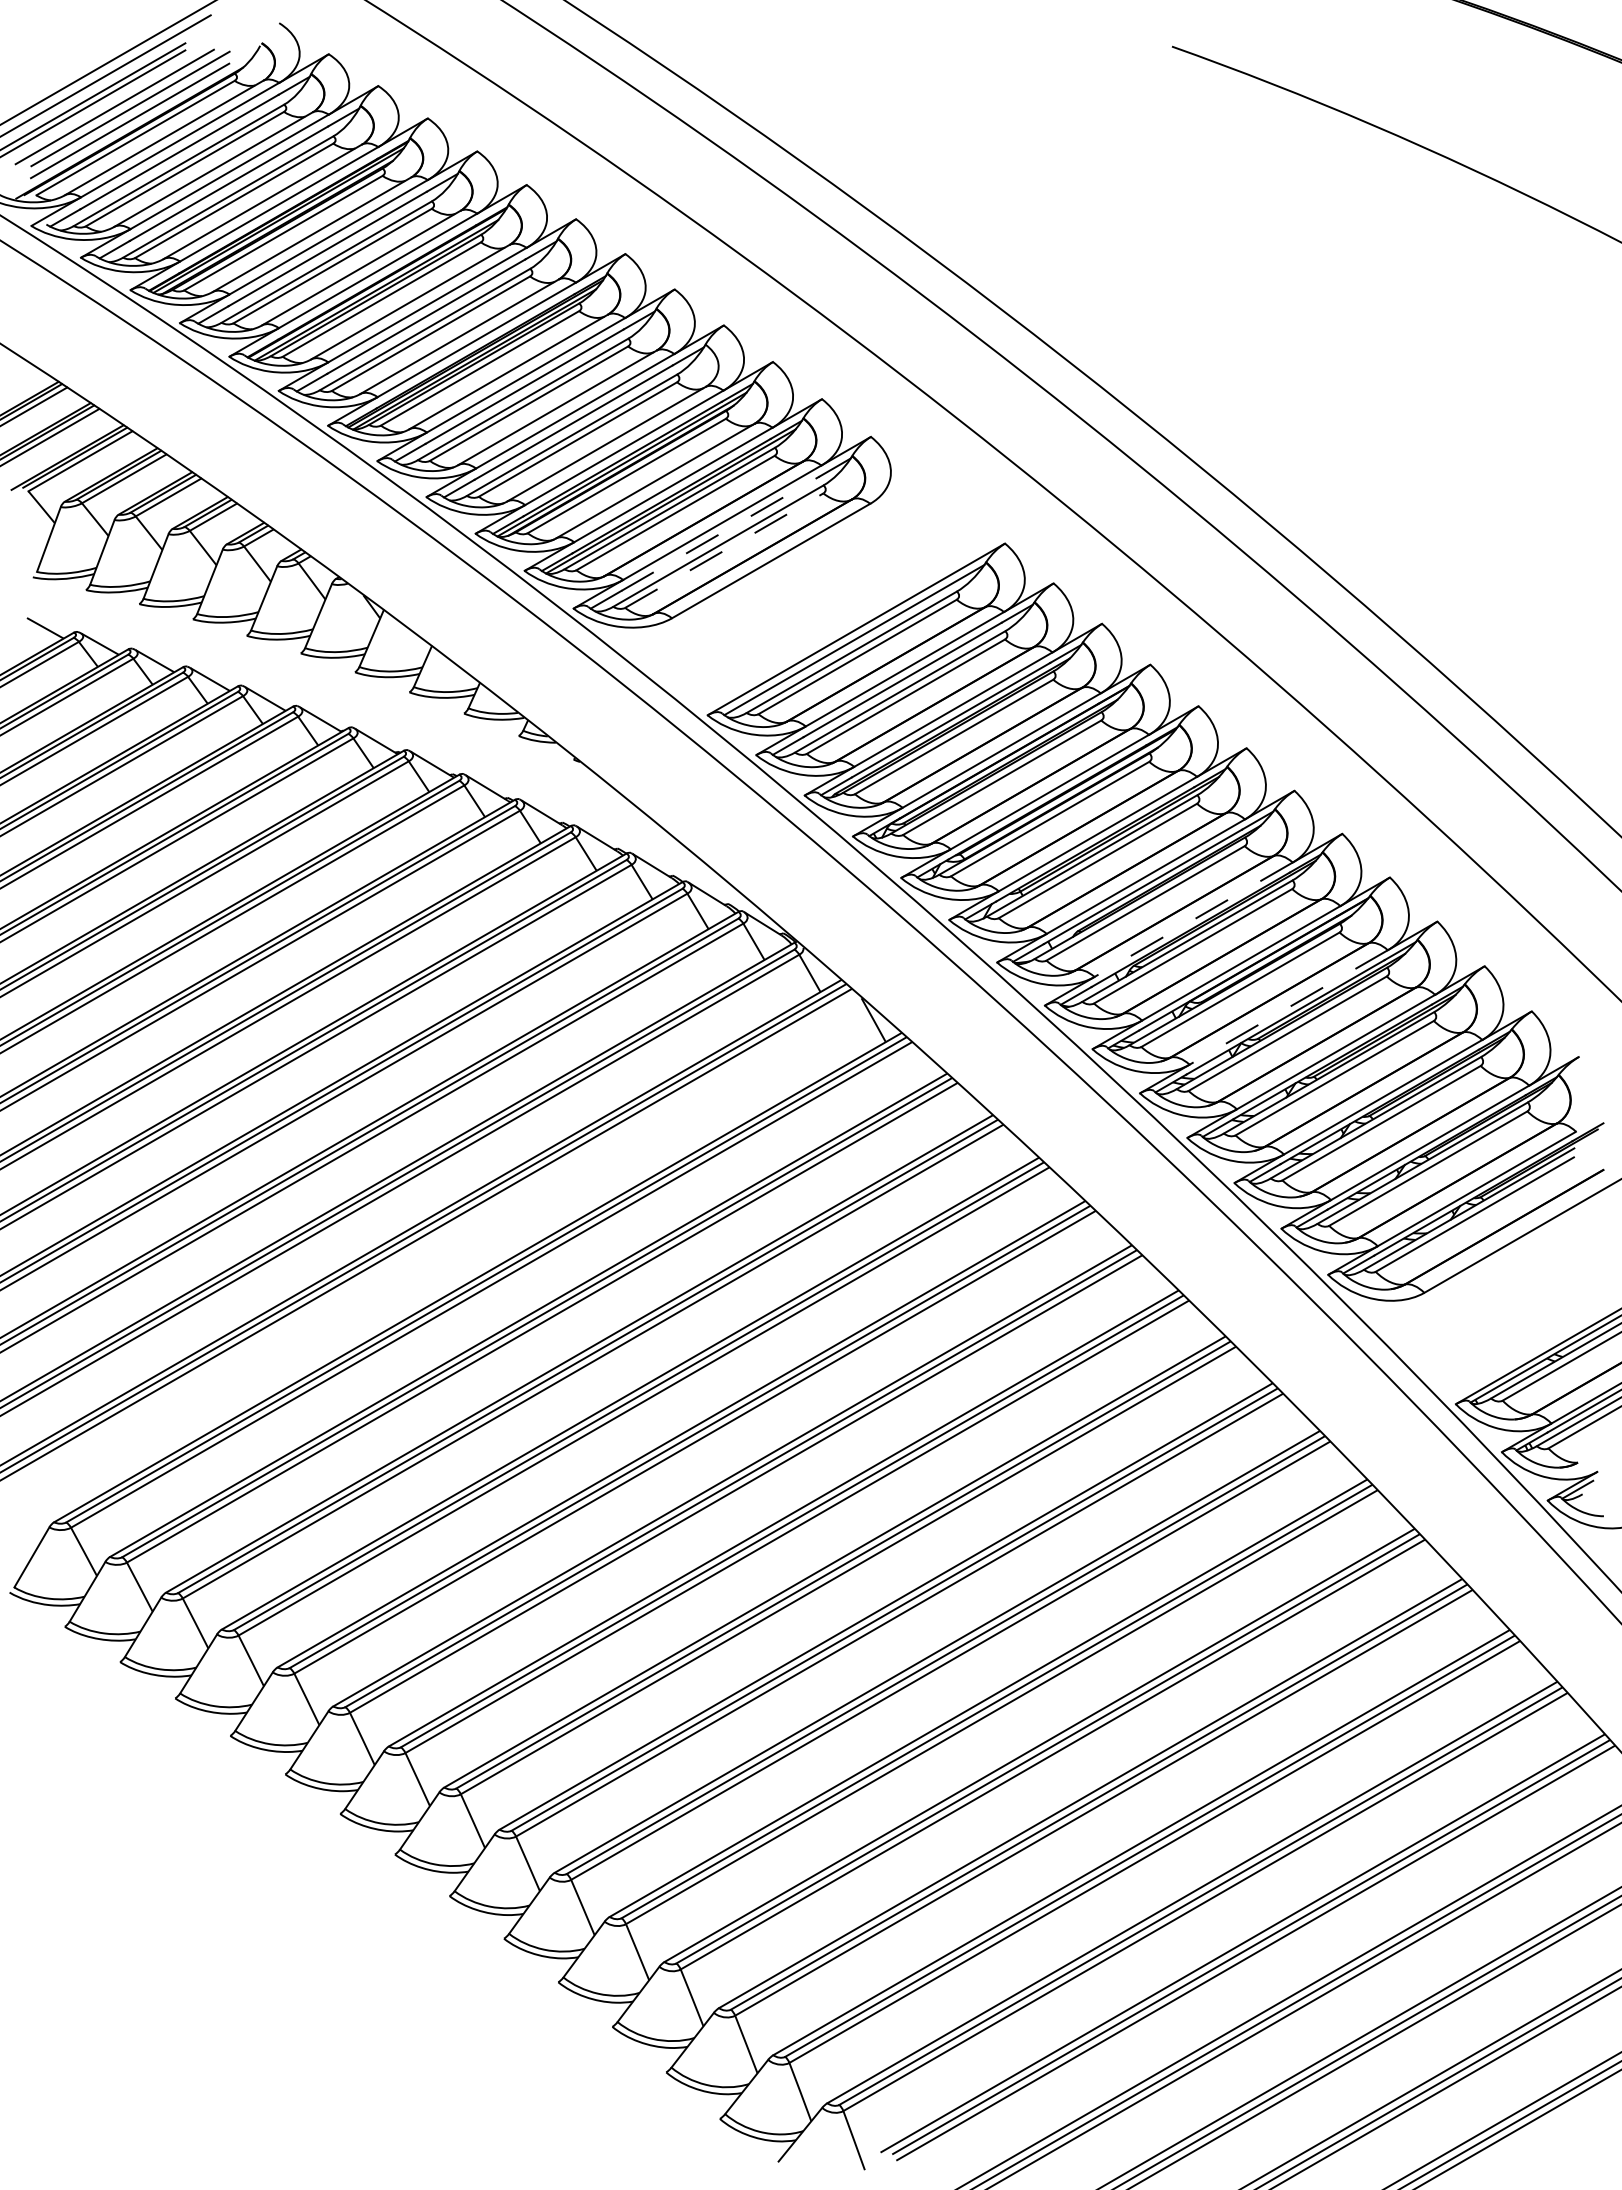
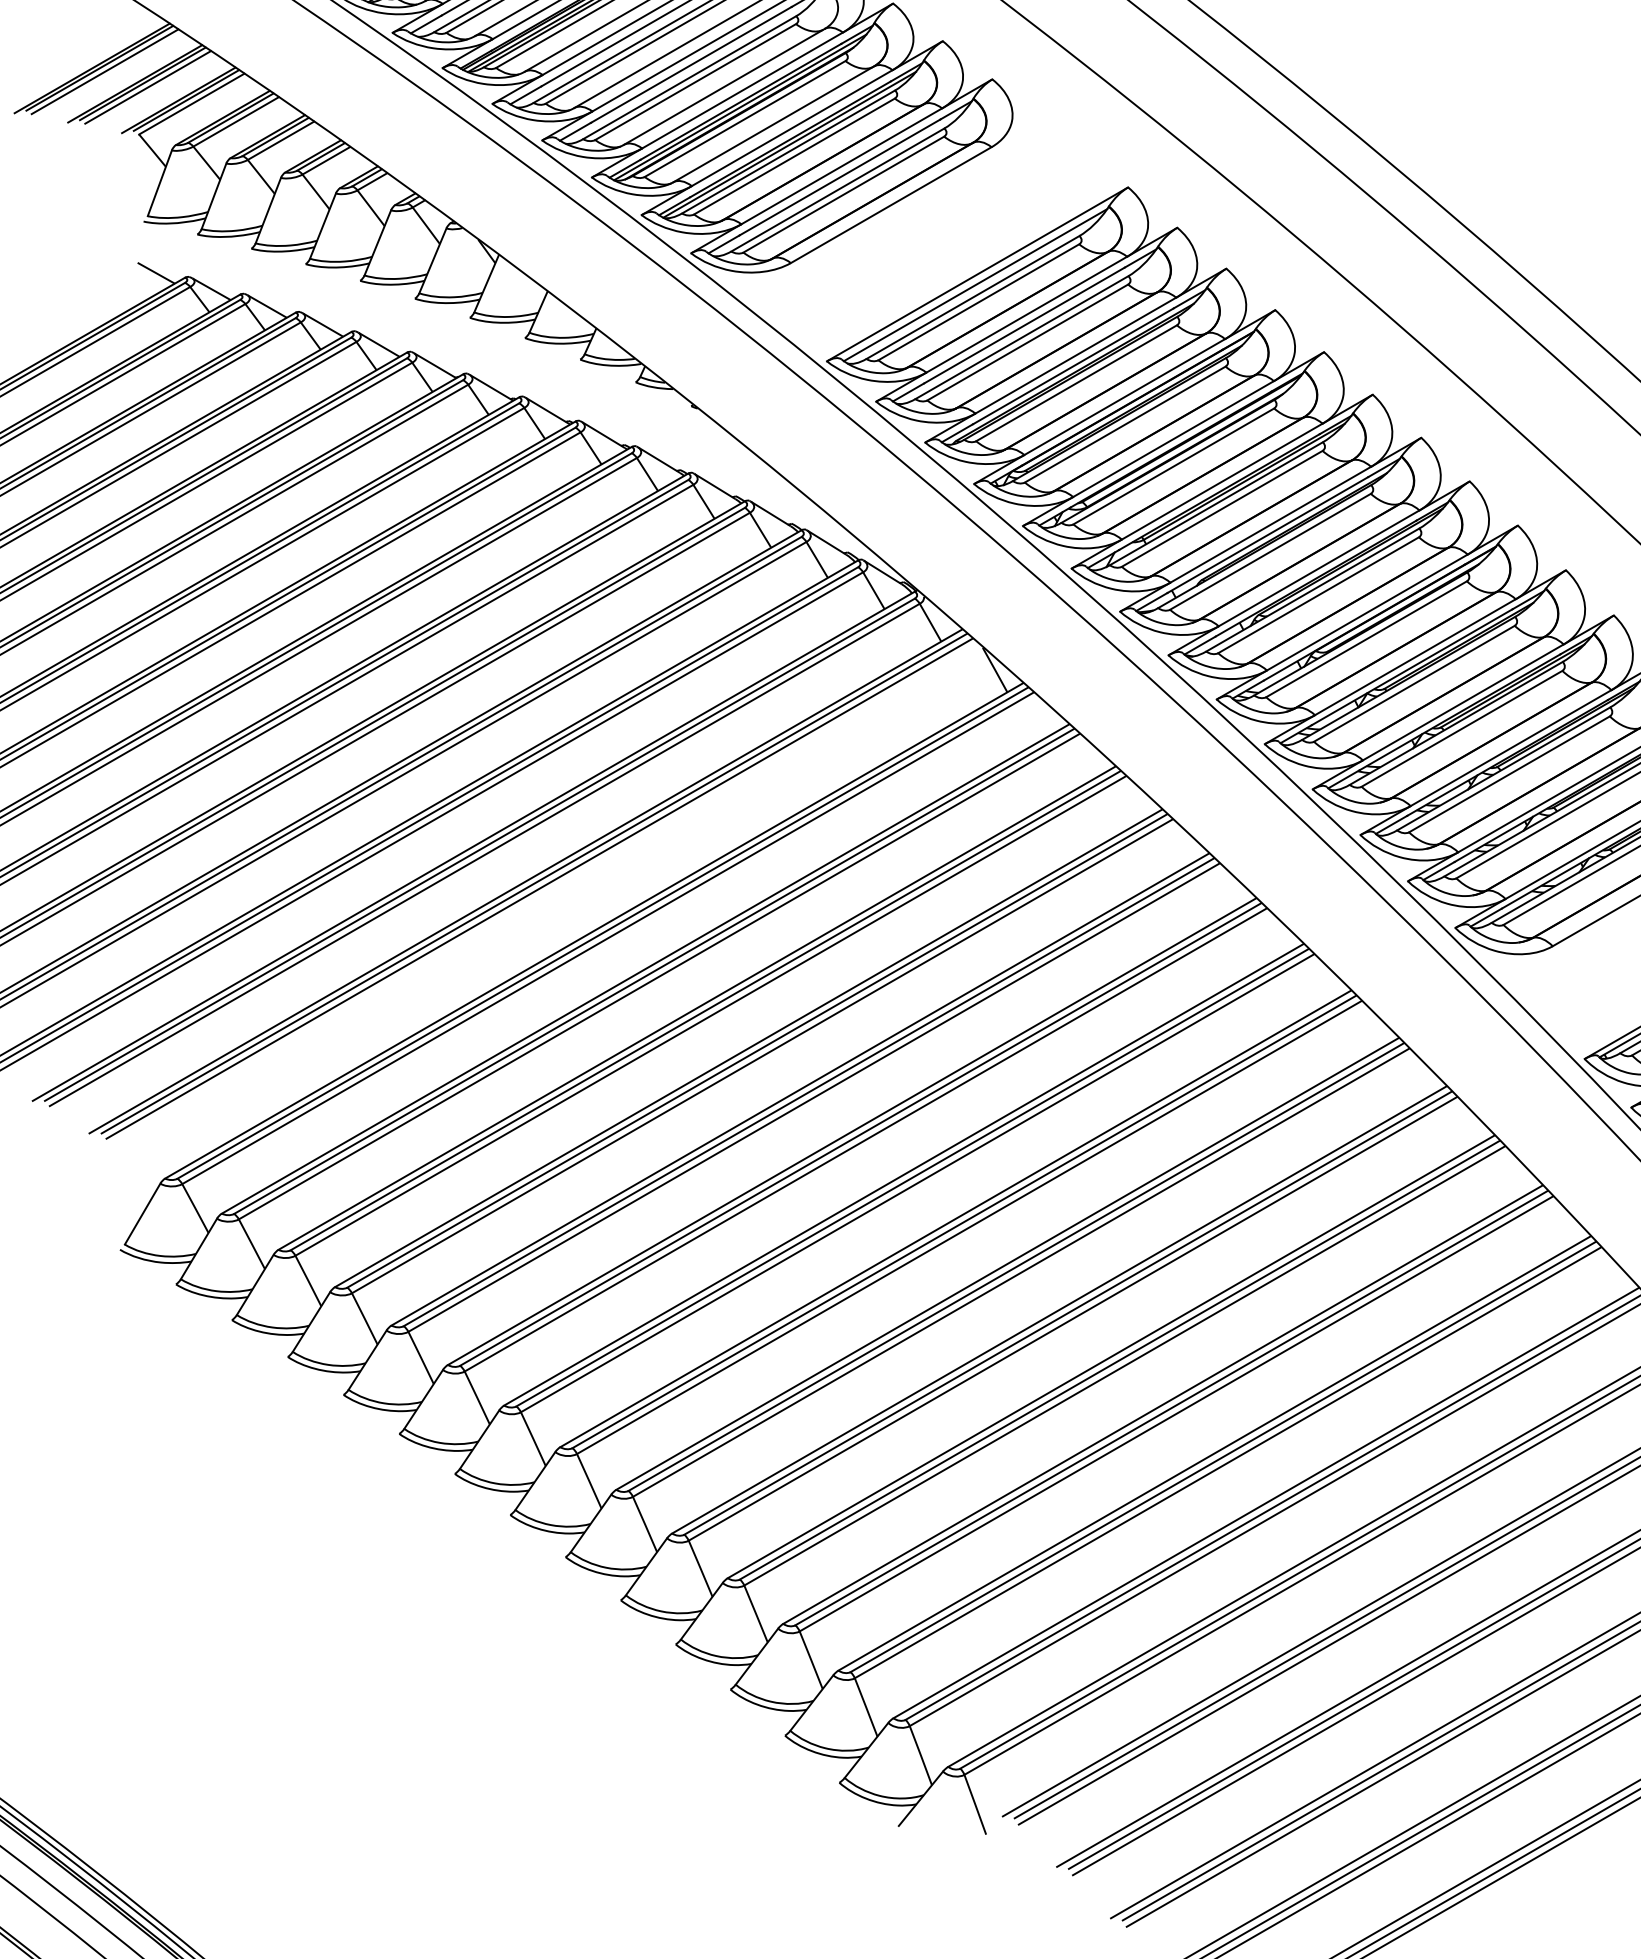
line: (720, 533) -> (839, 177), dashed -> solid
line: (724, 550) -> (844, 194), dashed -> solid
line: (1193, 920) -> (1318, 569), dashed -> solid
line: (1288, 1007) -> (1415, 657), dashed -> solid

